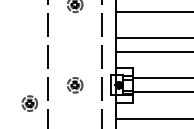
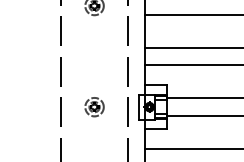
part: (29, 103) -> (37, 130), removed

